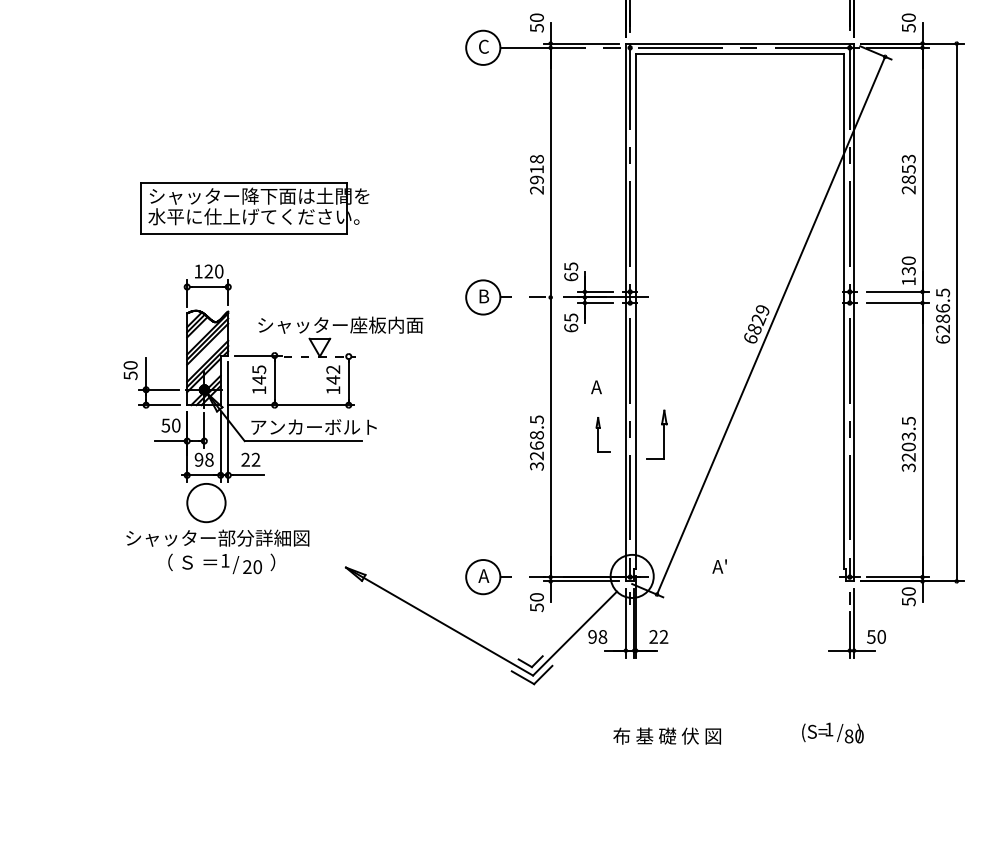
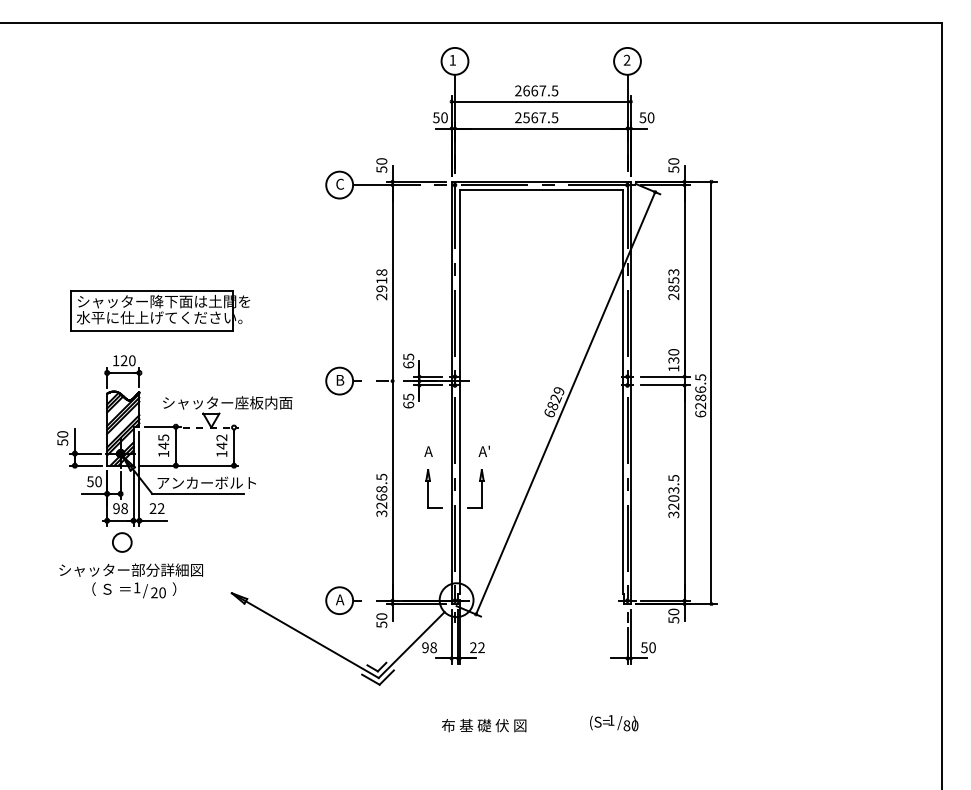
part: (602, 434) -> (433, 488), size x1.43
circle: (205, 502) -> (121, 542), size x0.62
text: (718, 565) -> (483, 450), moved

